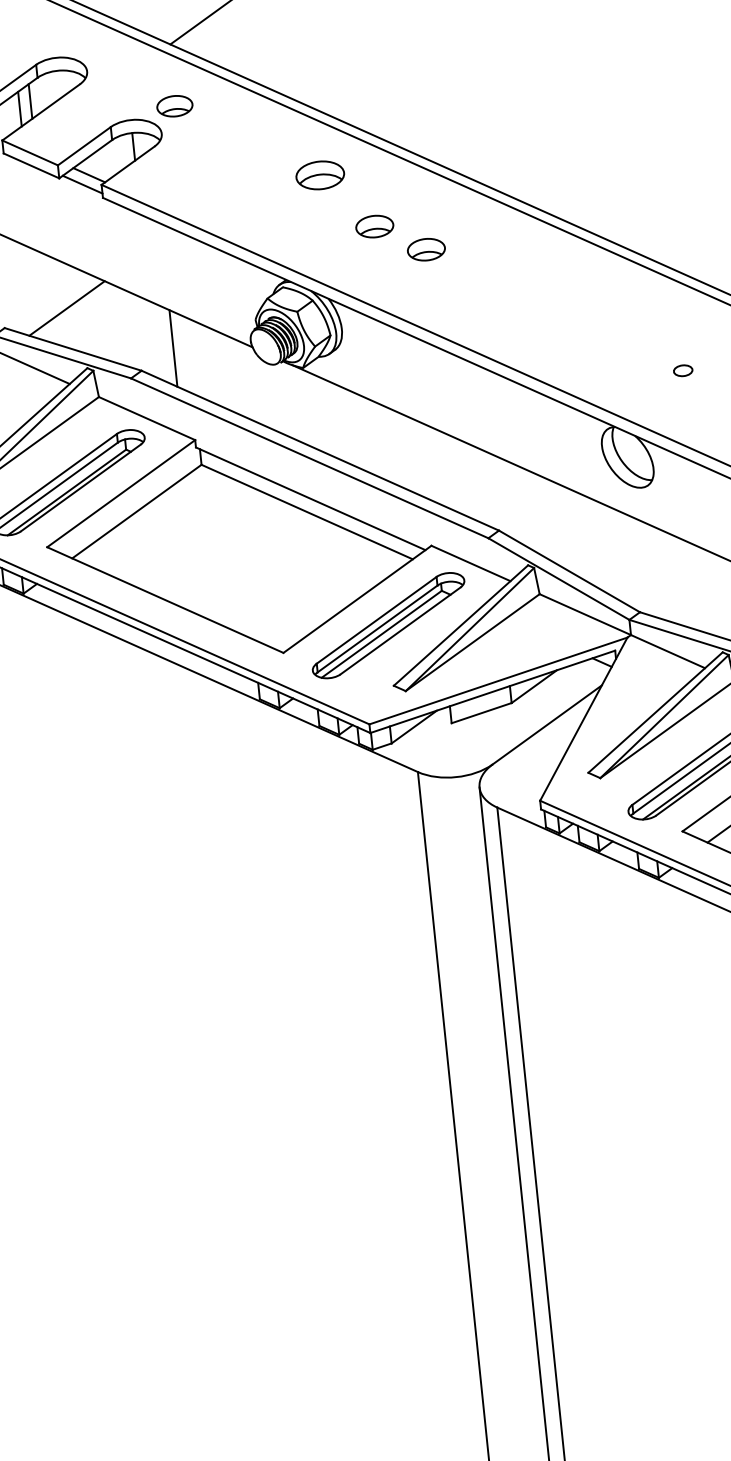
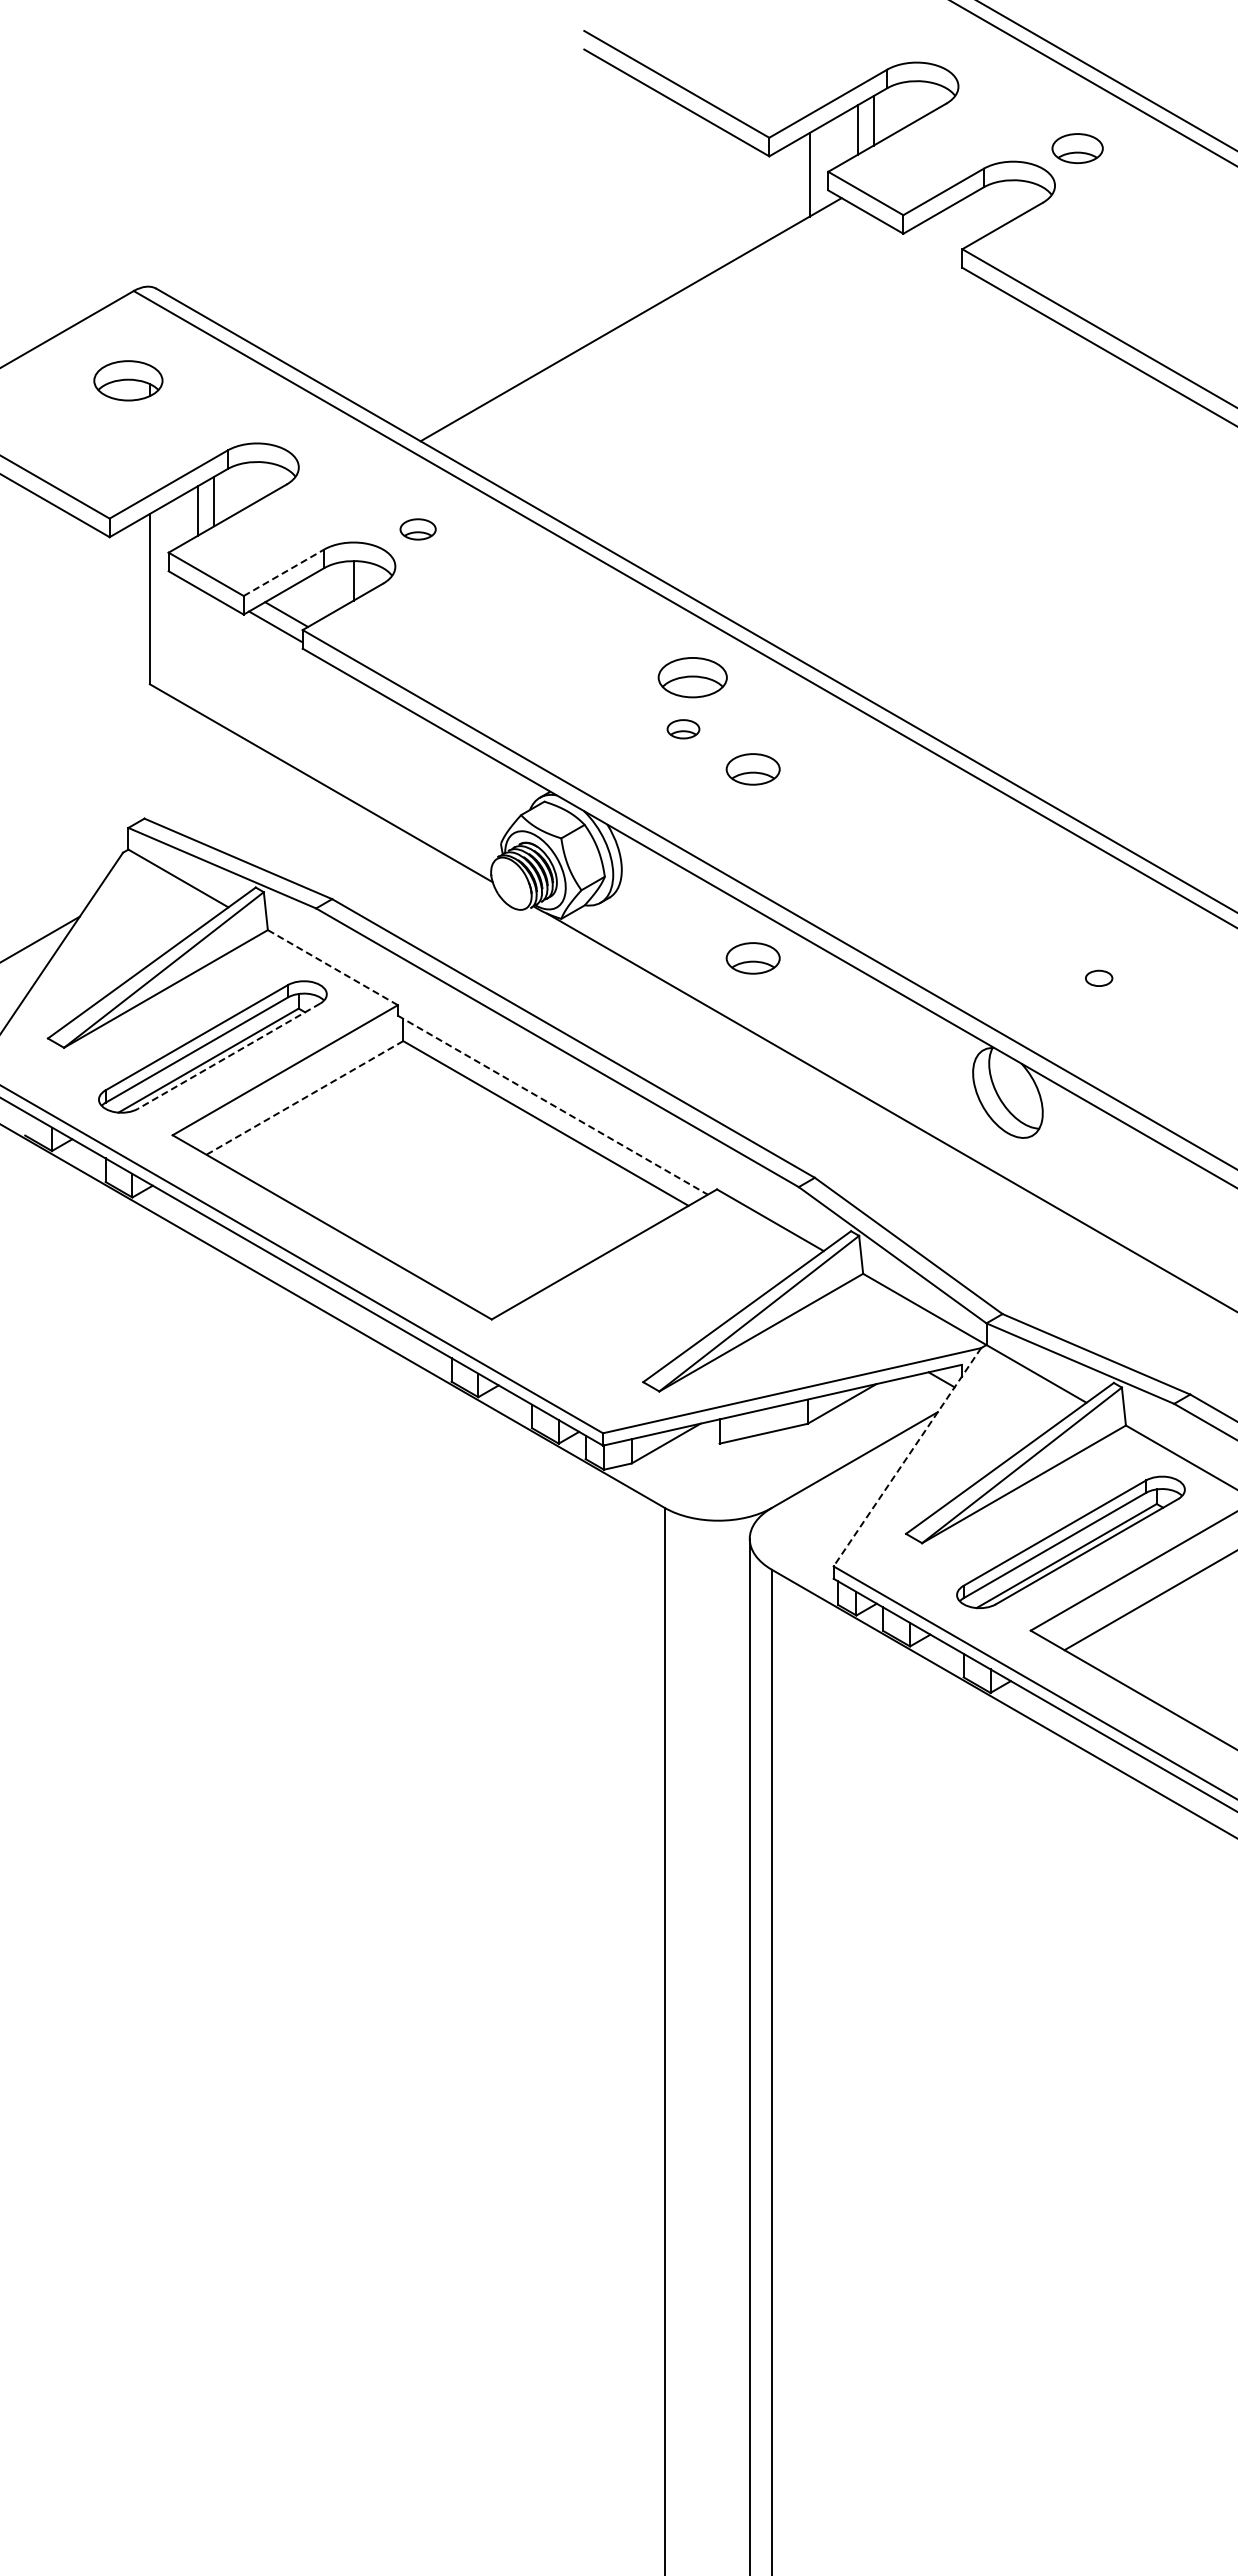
part: (175, 106) -> (418, 529), size x0.7
line: (84, 145) -> (284, 572), solid -> dashed
part: (320, 175) -> (692, 677), moved
part: (374, 226) -> (683, 729), size x0.6
line: (66, 308) -> (235, 799), removed
line: (173, 348) -> (380, 872), removed
part: (439, 381) -> (752, 958), added
line: (146, 418) -> (332, 967), solid -> dashed
line: (80, 488) -> (228, 1056), solid -> dashed
line: (310, 499) -> (552, 1105), solid -> dashed
line: (136, 511) -> (304, 1097), solid -> dashed
part: (388, 625) -> (644, 1295), removed
line: (583, 719) -> (907, 1457), solid -> dashed

